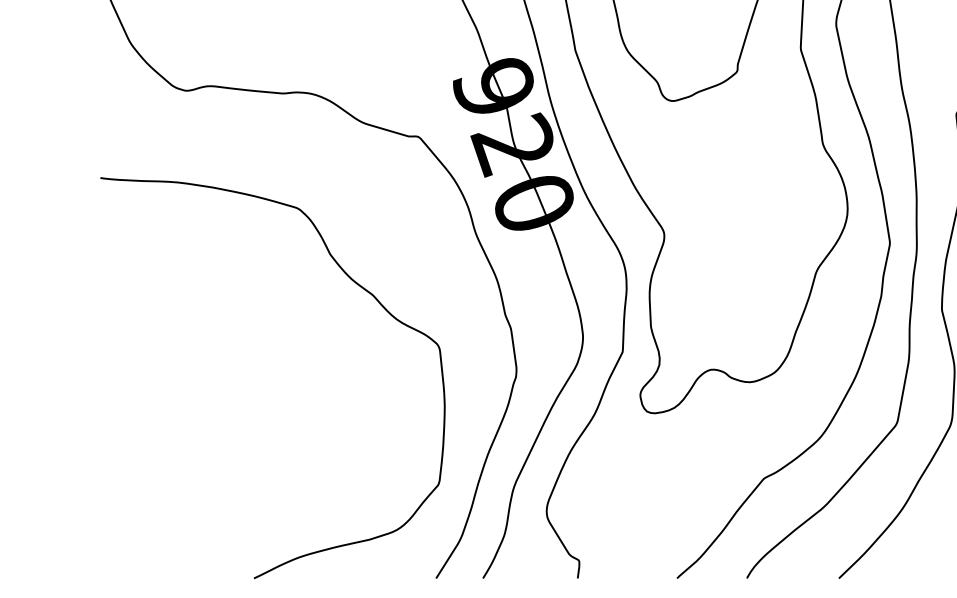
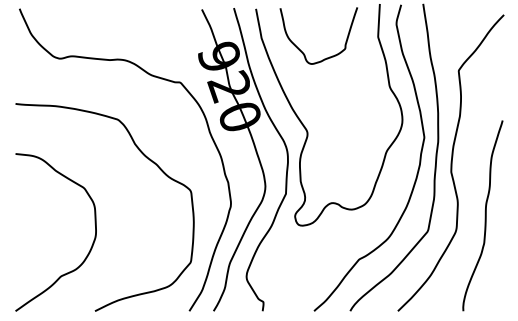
curve: (245, 455) -> (90, 247), added

